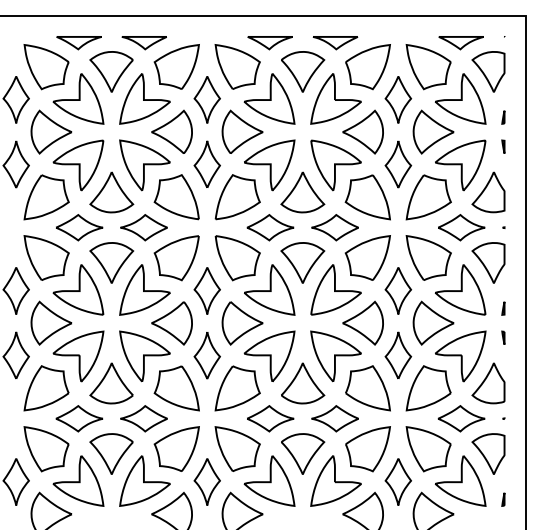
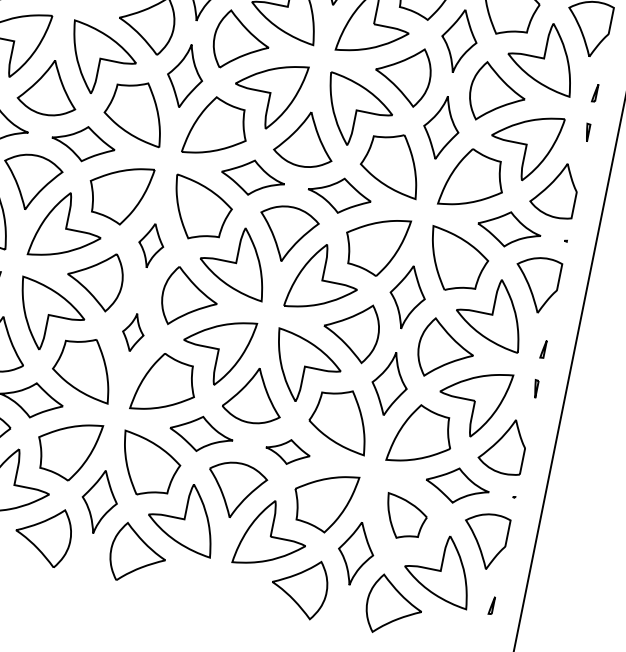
part: (206, 290) -> (150, 244), size x0.7
part: (206, 355) -> (132, 332), size x0.6
part: (334, 418) -> (287, 451), size x0.7
part: (428, 449) -> (404, 518), size x0.7

